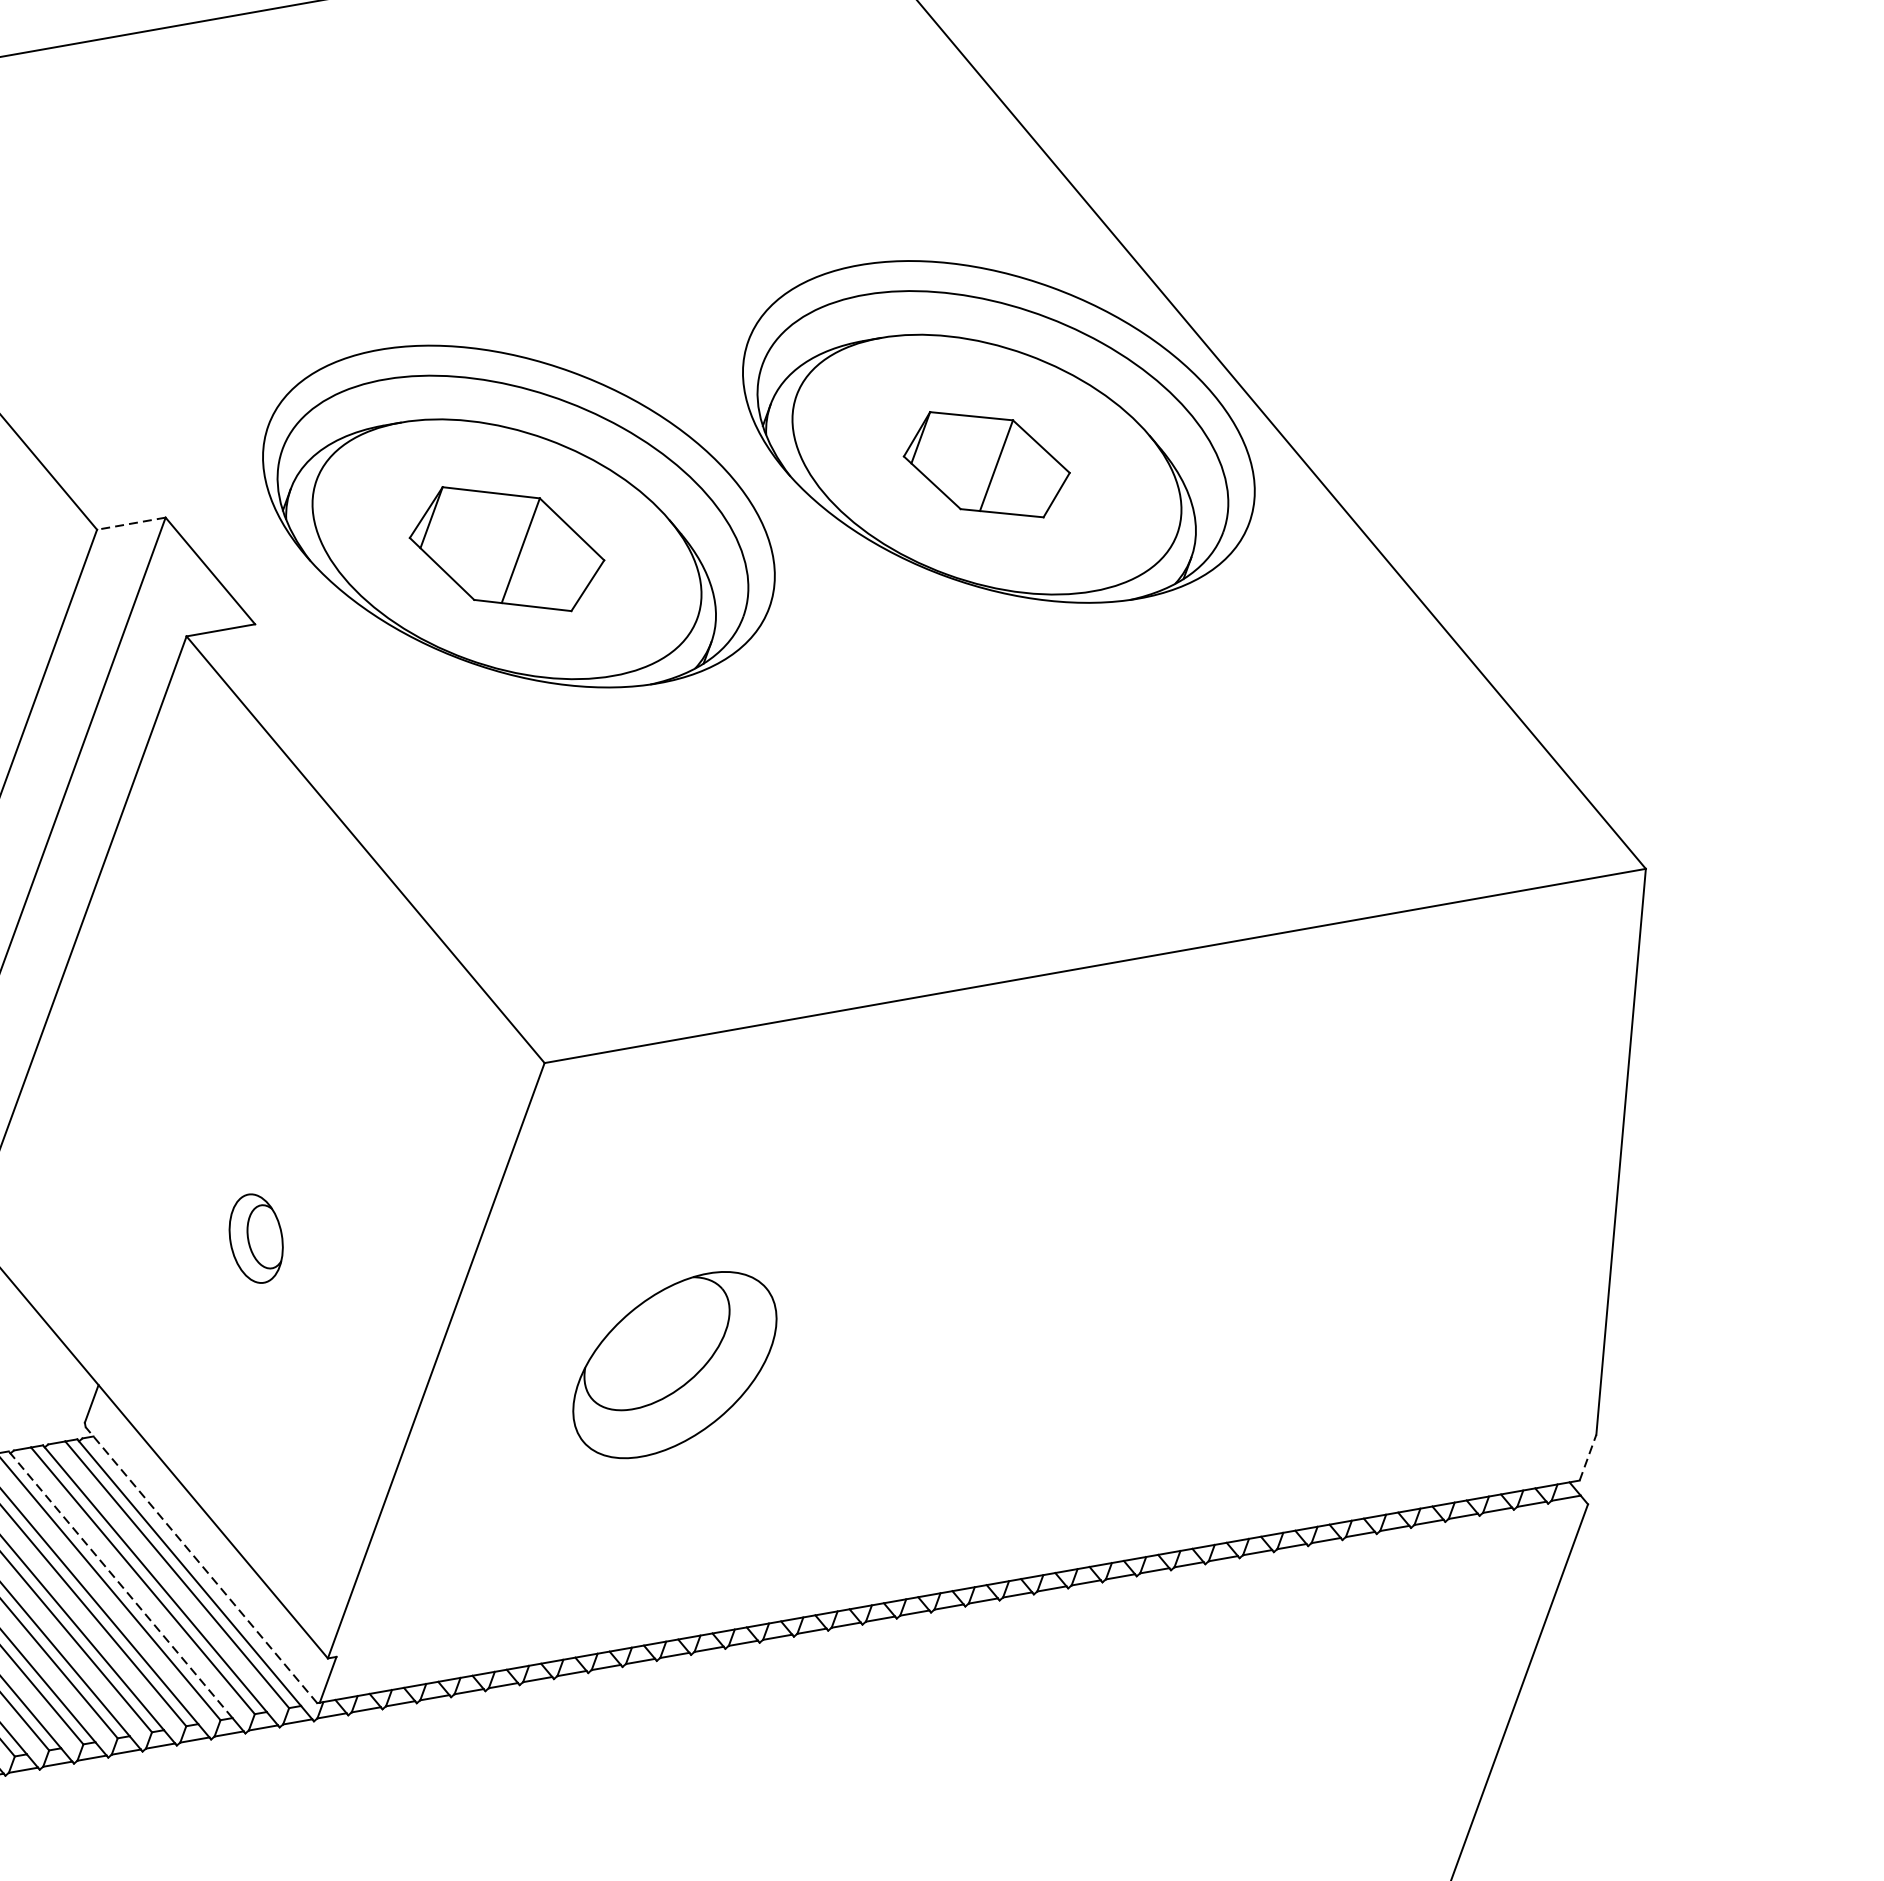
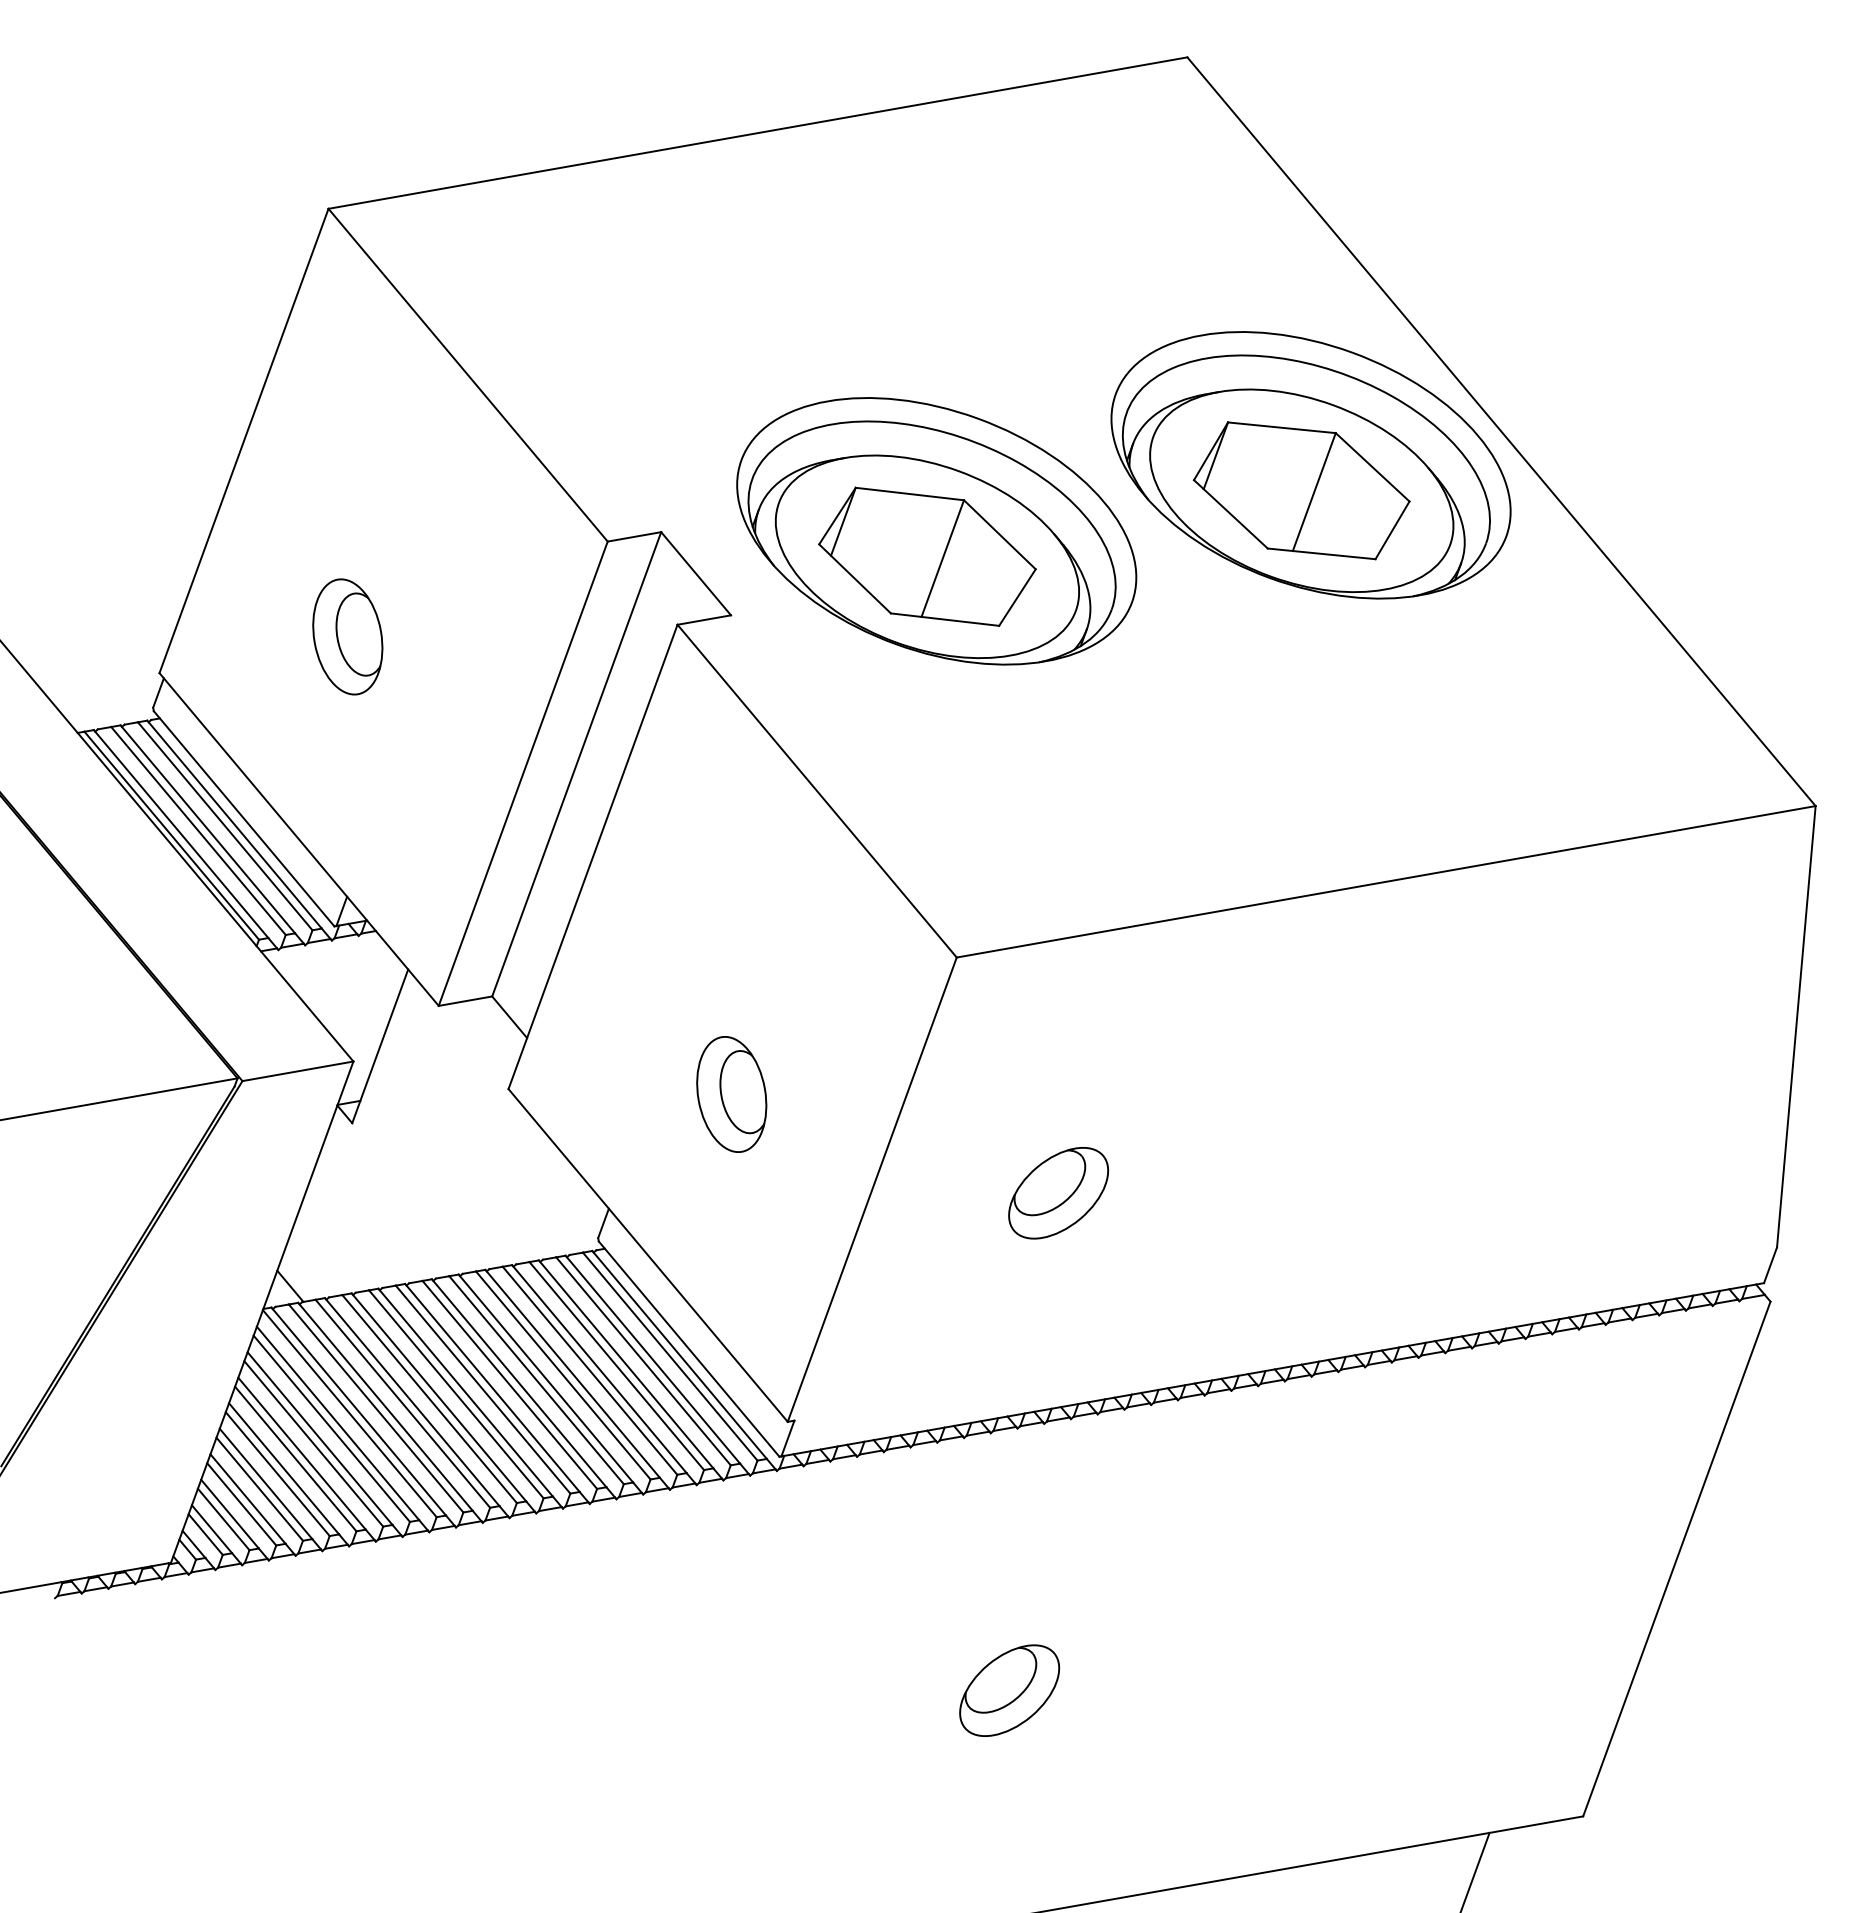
part: (986, 464) -> (1301, 490), size x1.67
line: (130, 523) -> (633, 536), dashed -> solid
part: (507, 548) -> (927, 556), size x1.43
part: (255, 1238) -> (731, 1094), size x1.67
part: (675, 1365) -> (1058, 1193), size x0.62
line: (1587, 1456) -> (1770, 1264), dashed -> solid
line: (200, 1564) -> (688, 1348), dashed -> solid
line: (121, 1584) -> (626, 1364), dashed -> solid

